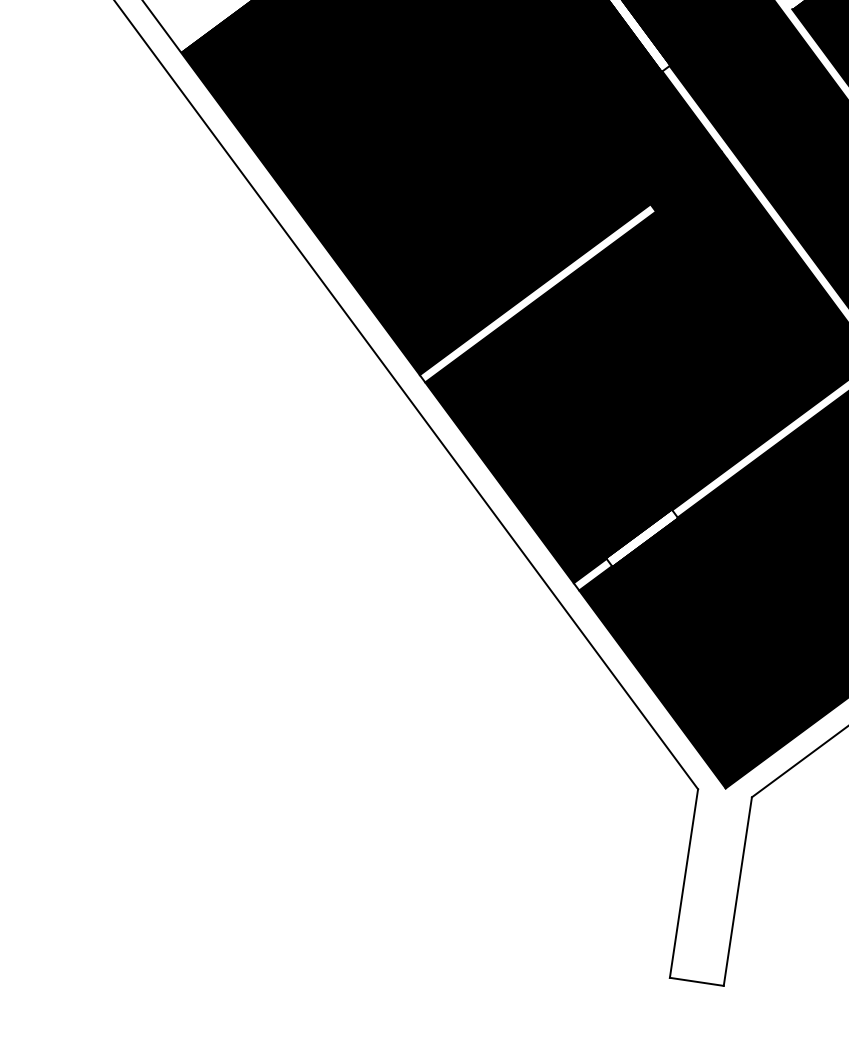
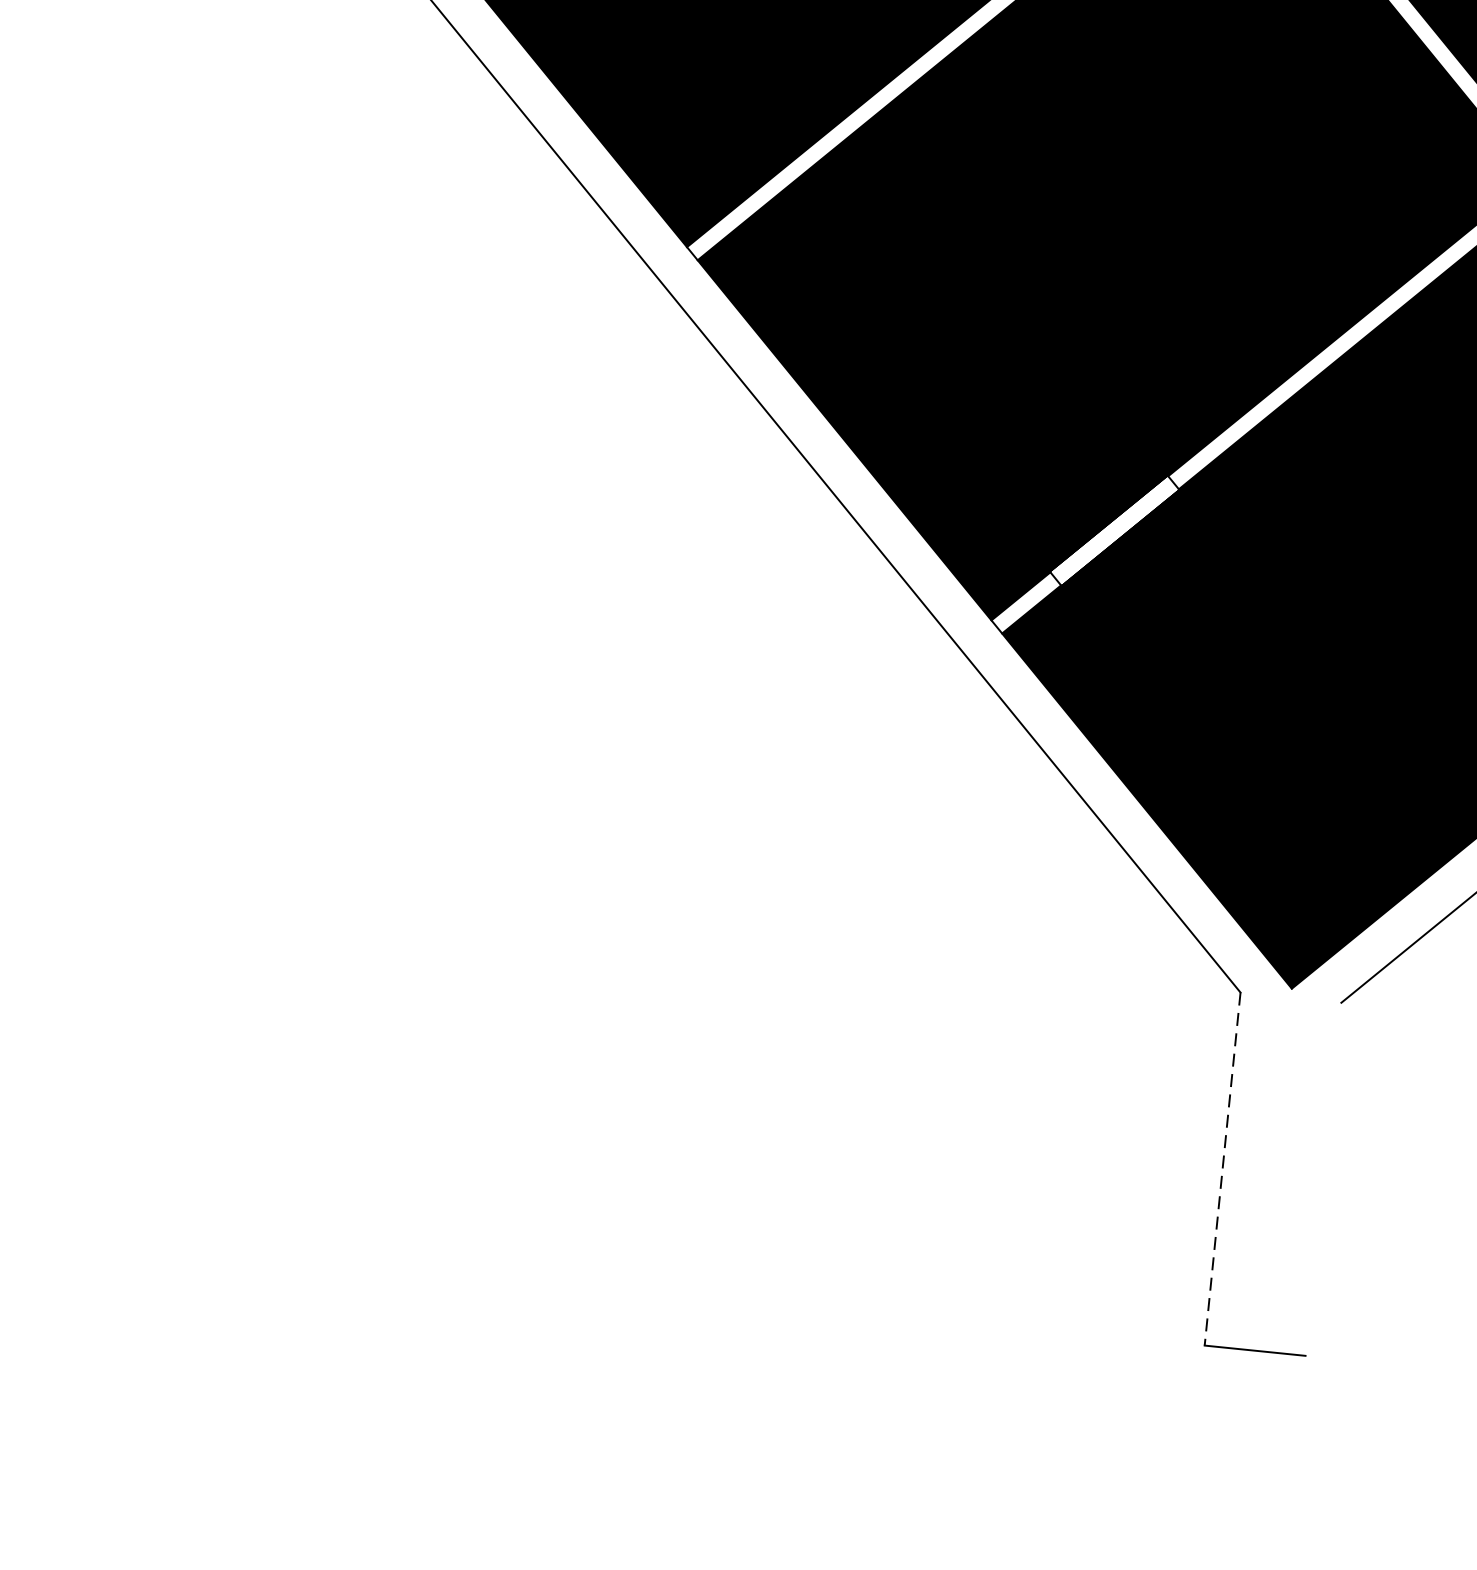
line: (683, 884) -> (1221, 1170), solid -> dashed
line: (737, 891) -> (1322, 1179), removed

